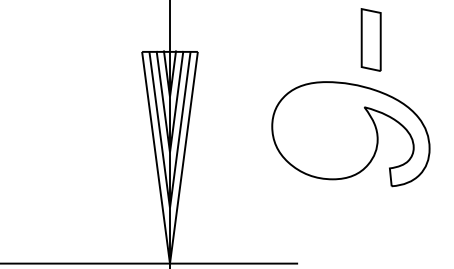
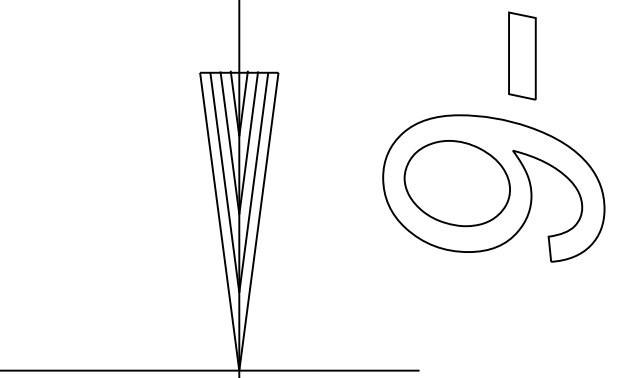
part: (324, 130) -> (456, 183), added

